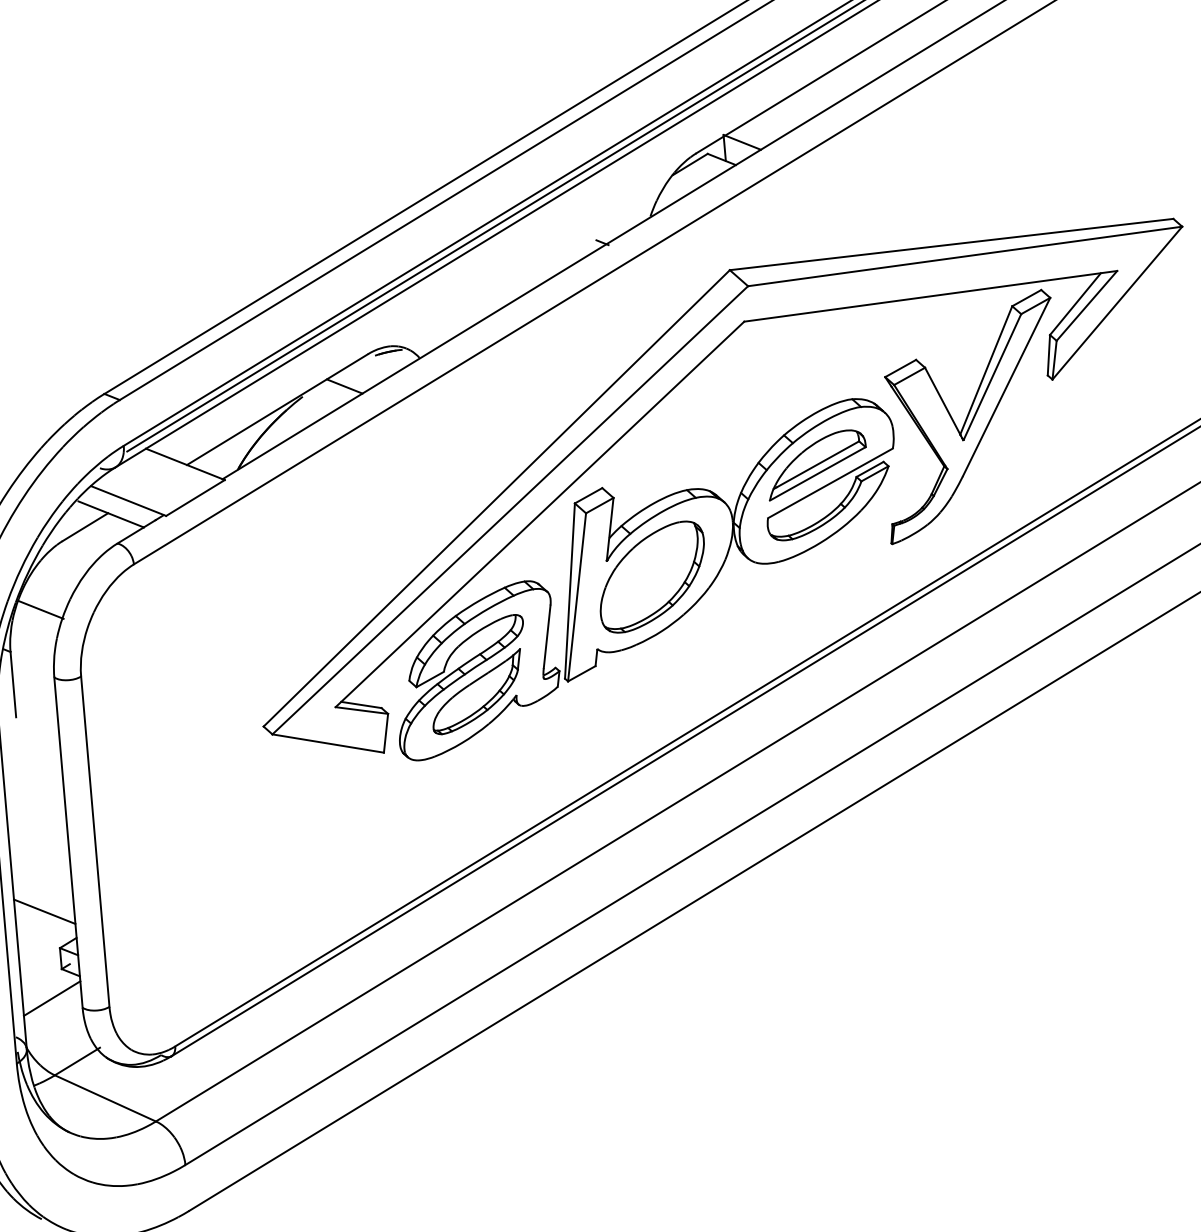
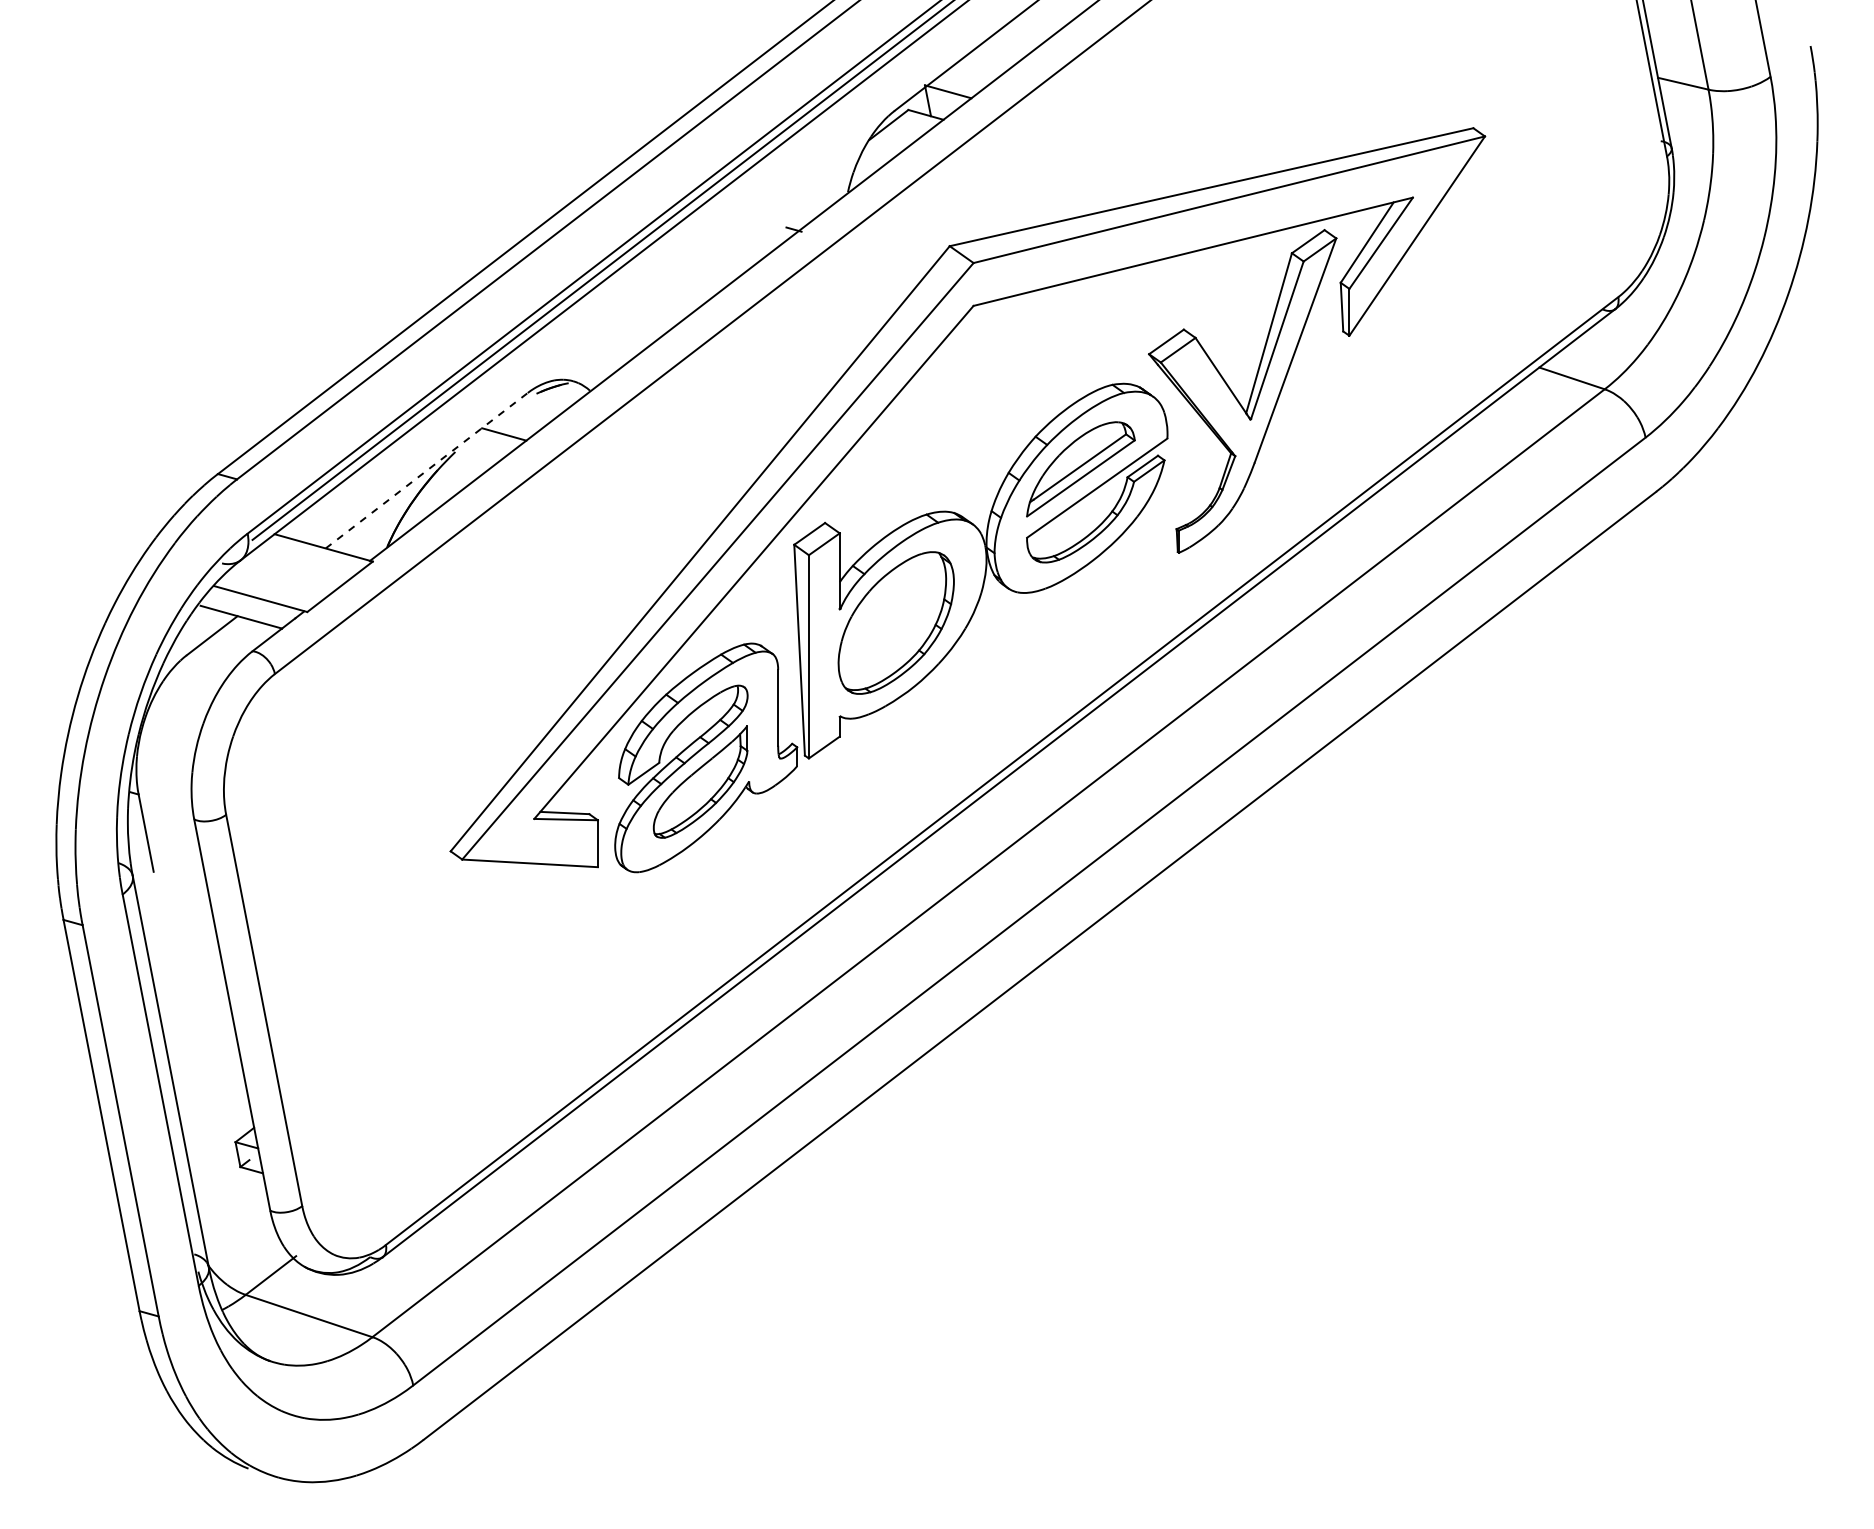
line: (278, 409) -> (427, 470), solid -> dashed
line: (40, 610) -> (169, 740), removed
line: (44, 911) -> (212, 1100), removed
line: (52, 998) -> (232, 1203), removed

